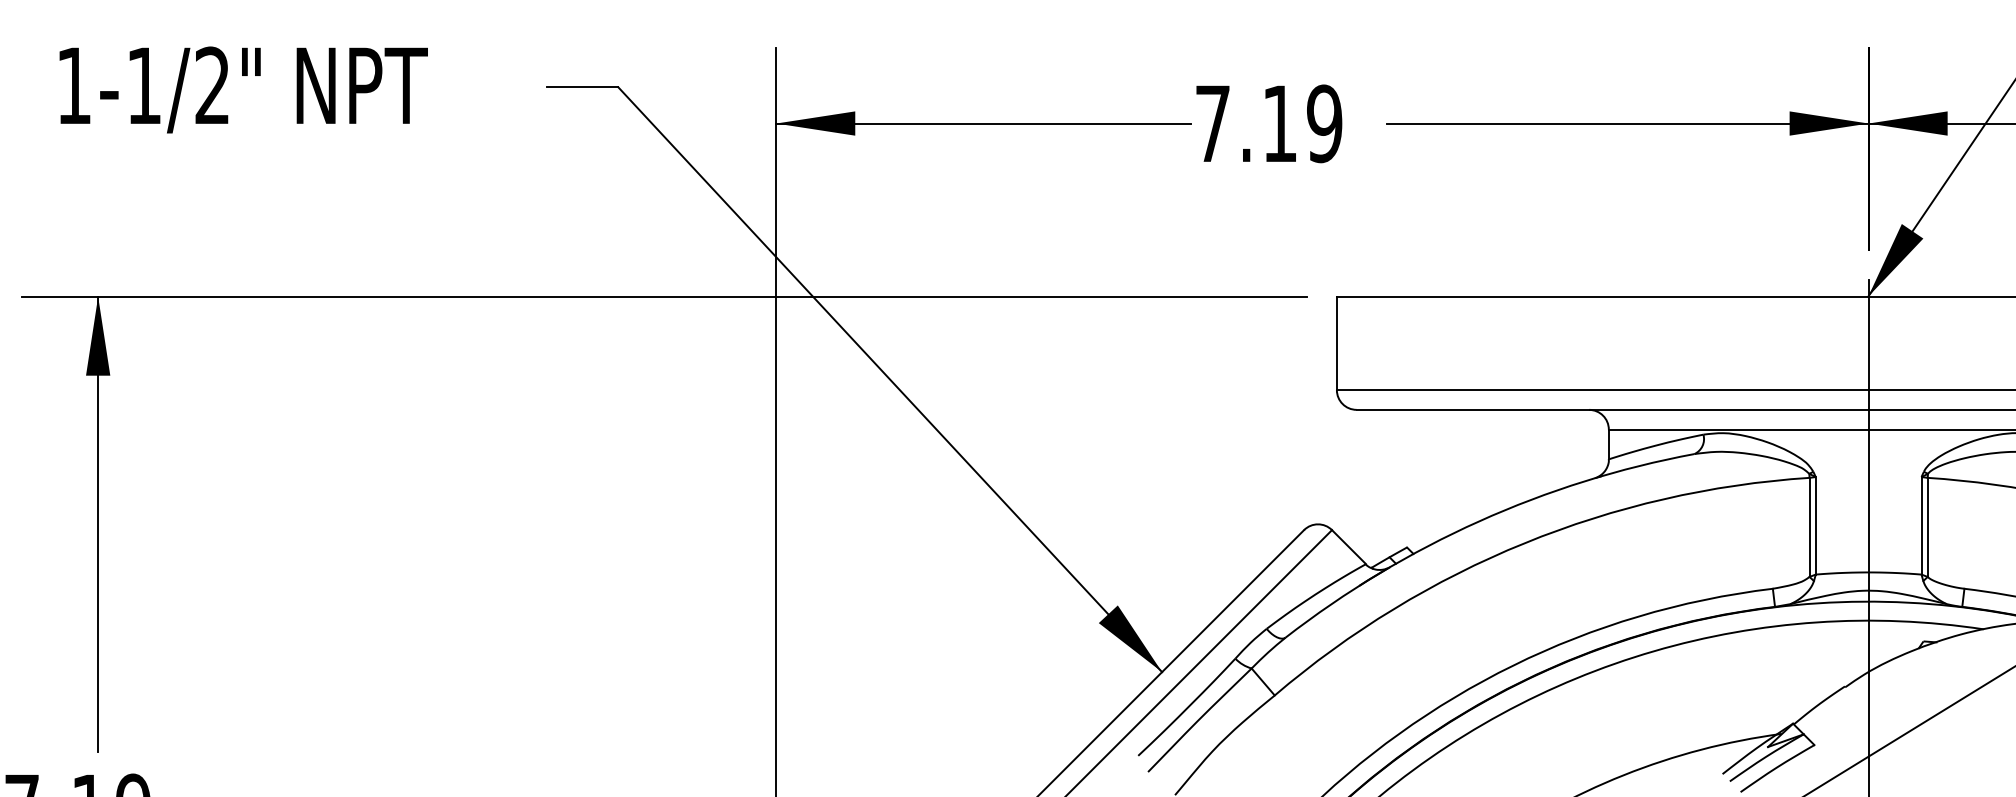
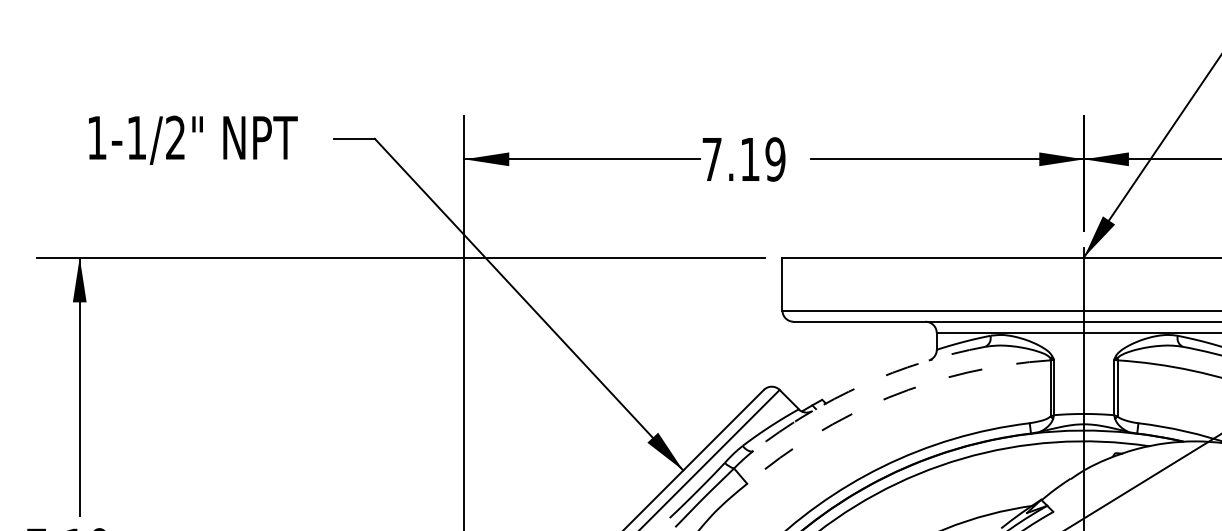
text: (244, 88) -> (193, 139), moved
arc: (1479, 522) -> (863, 385), solid -> dashed
arc: (1523, 543) -> (888, 397), solid -> dashed

